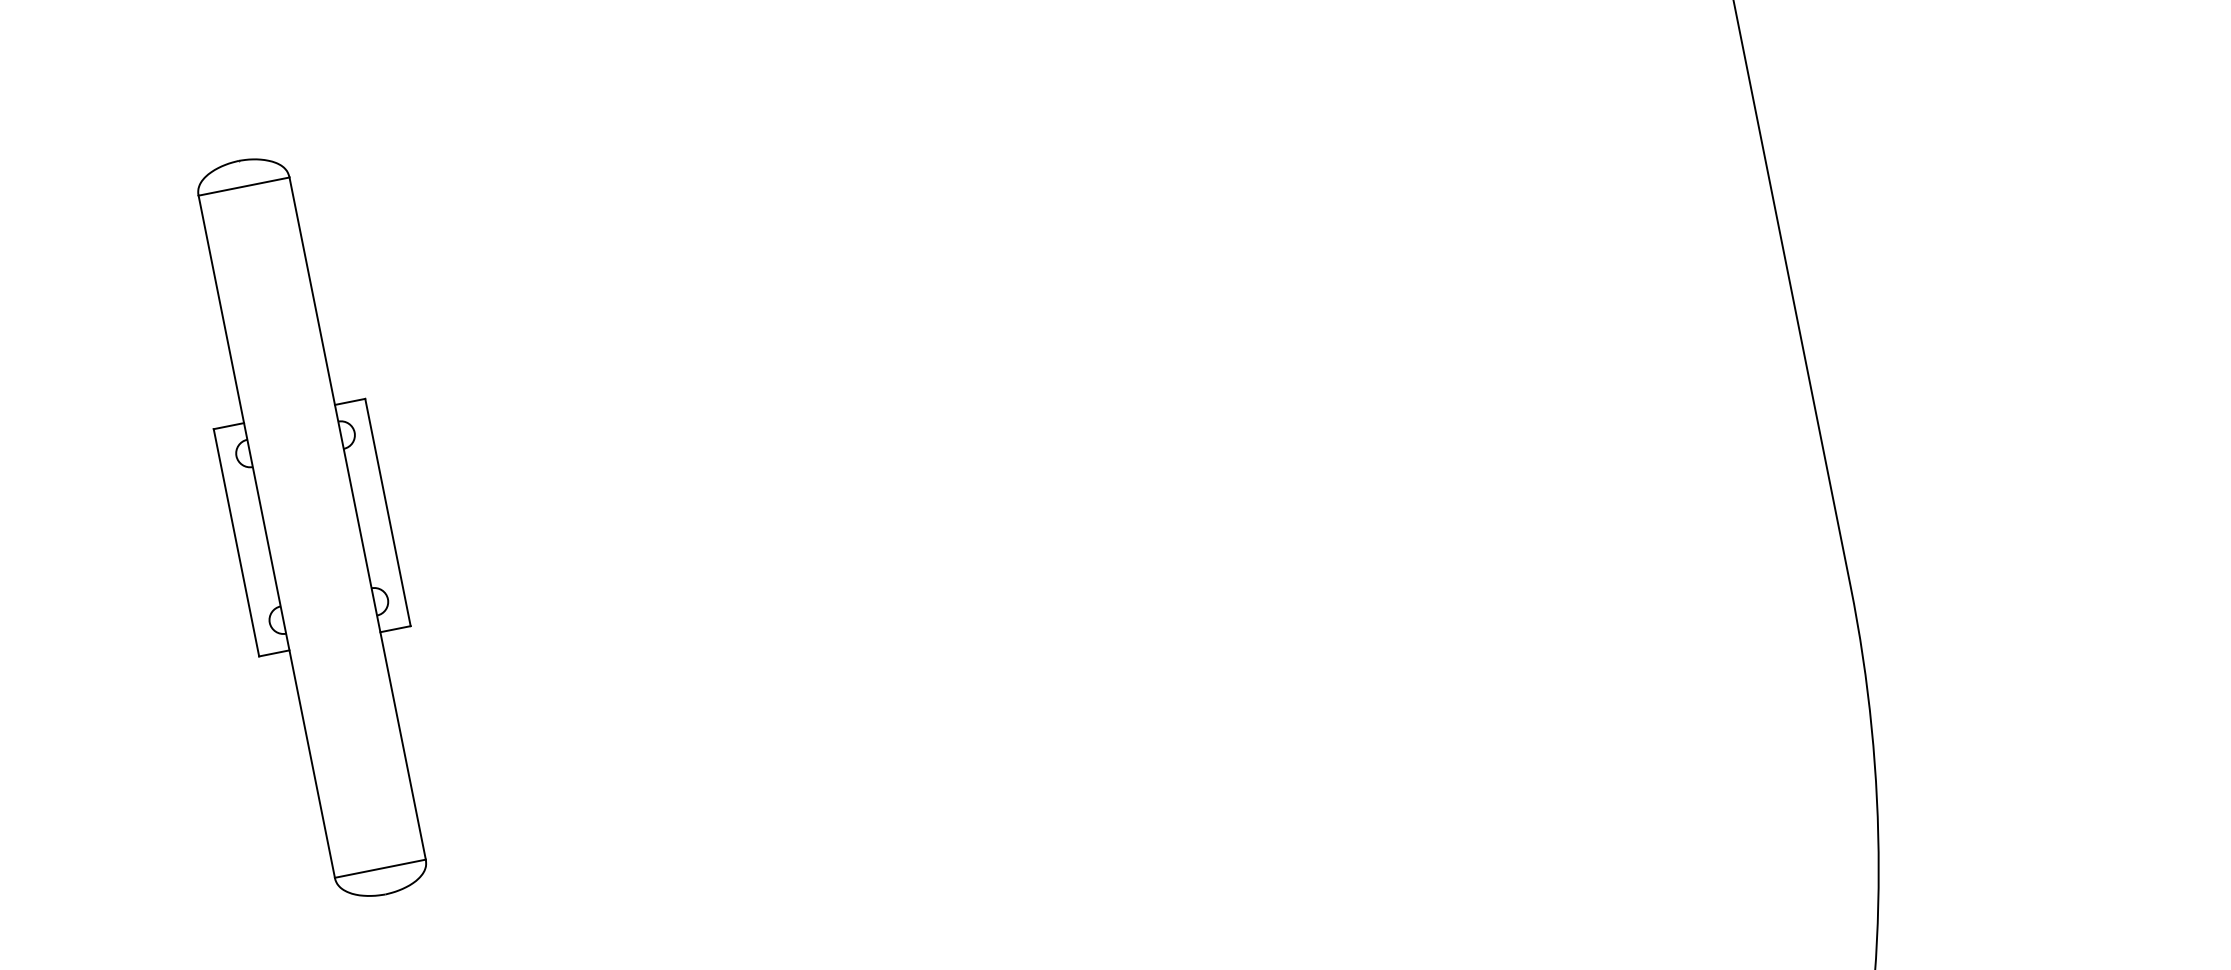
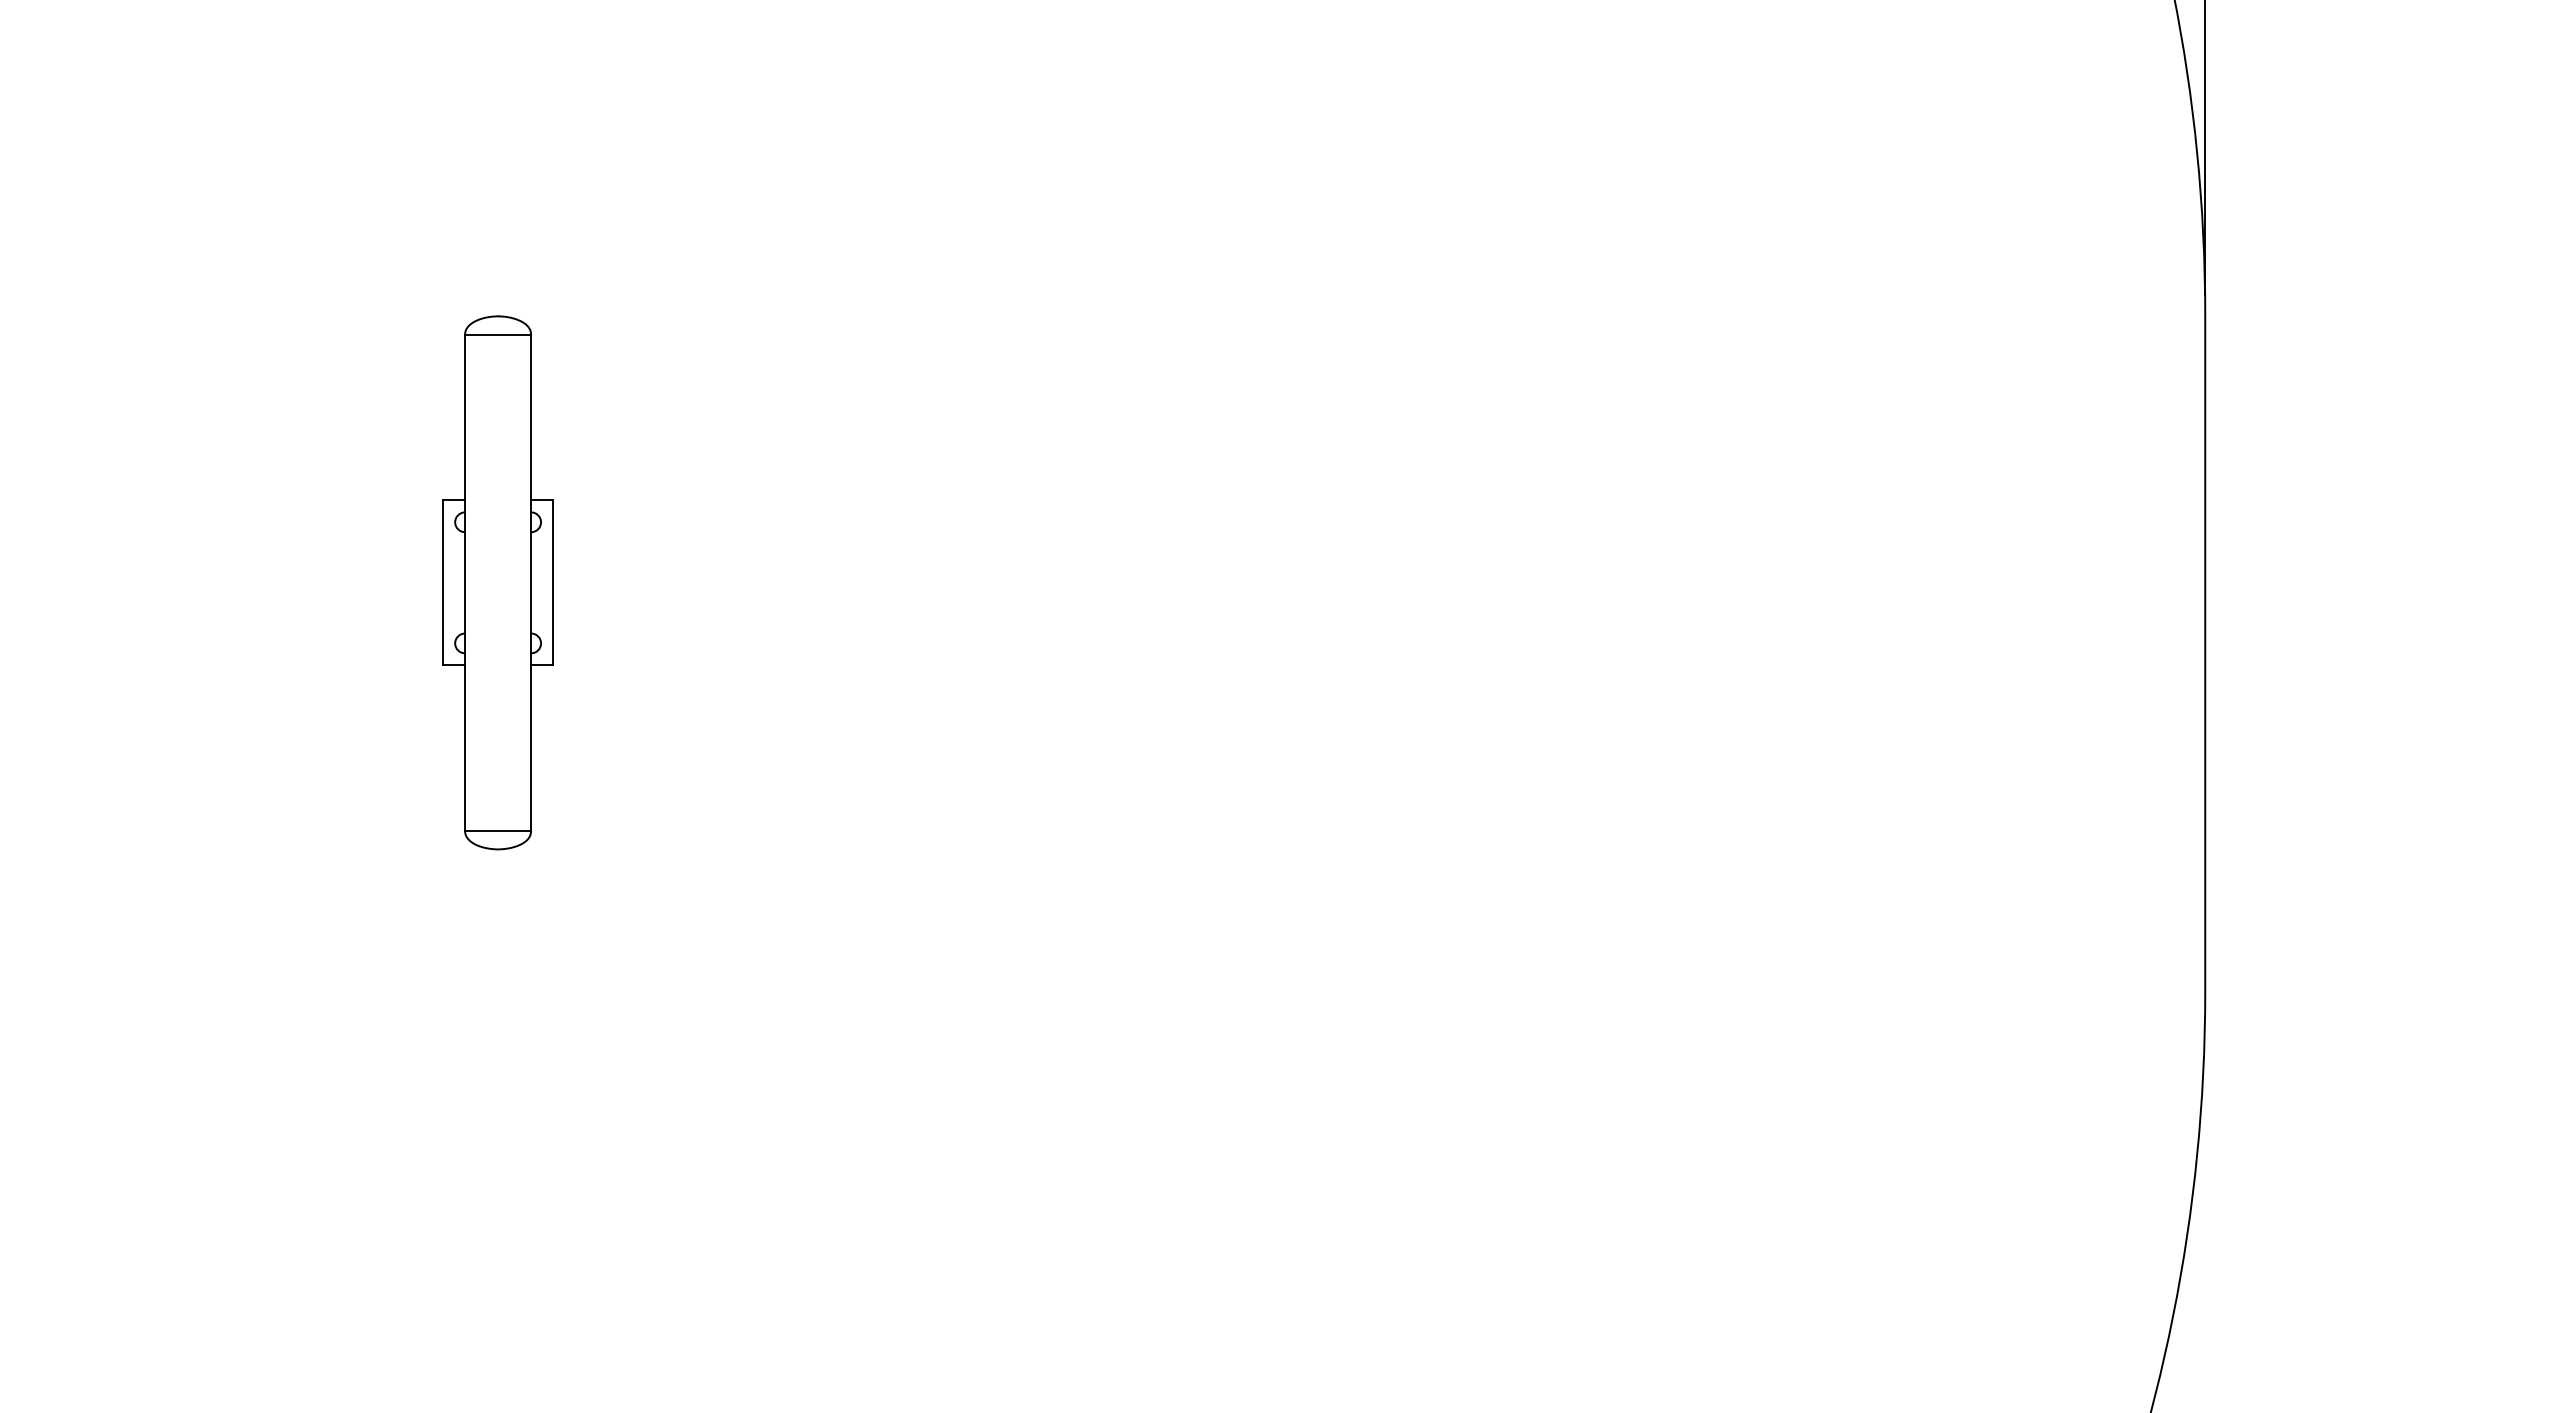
part: (311, 527) -> (497, 582), size x0.62

